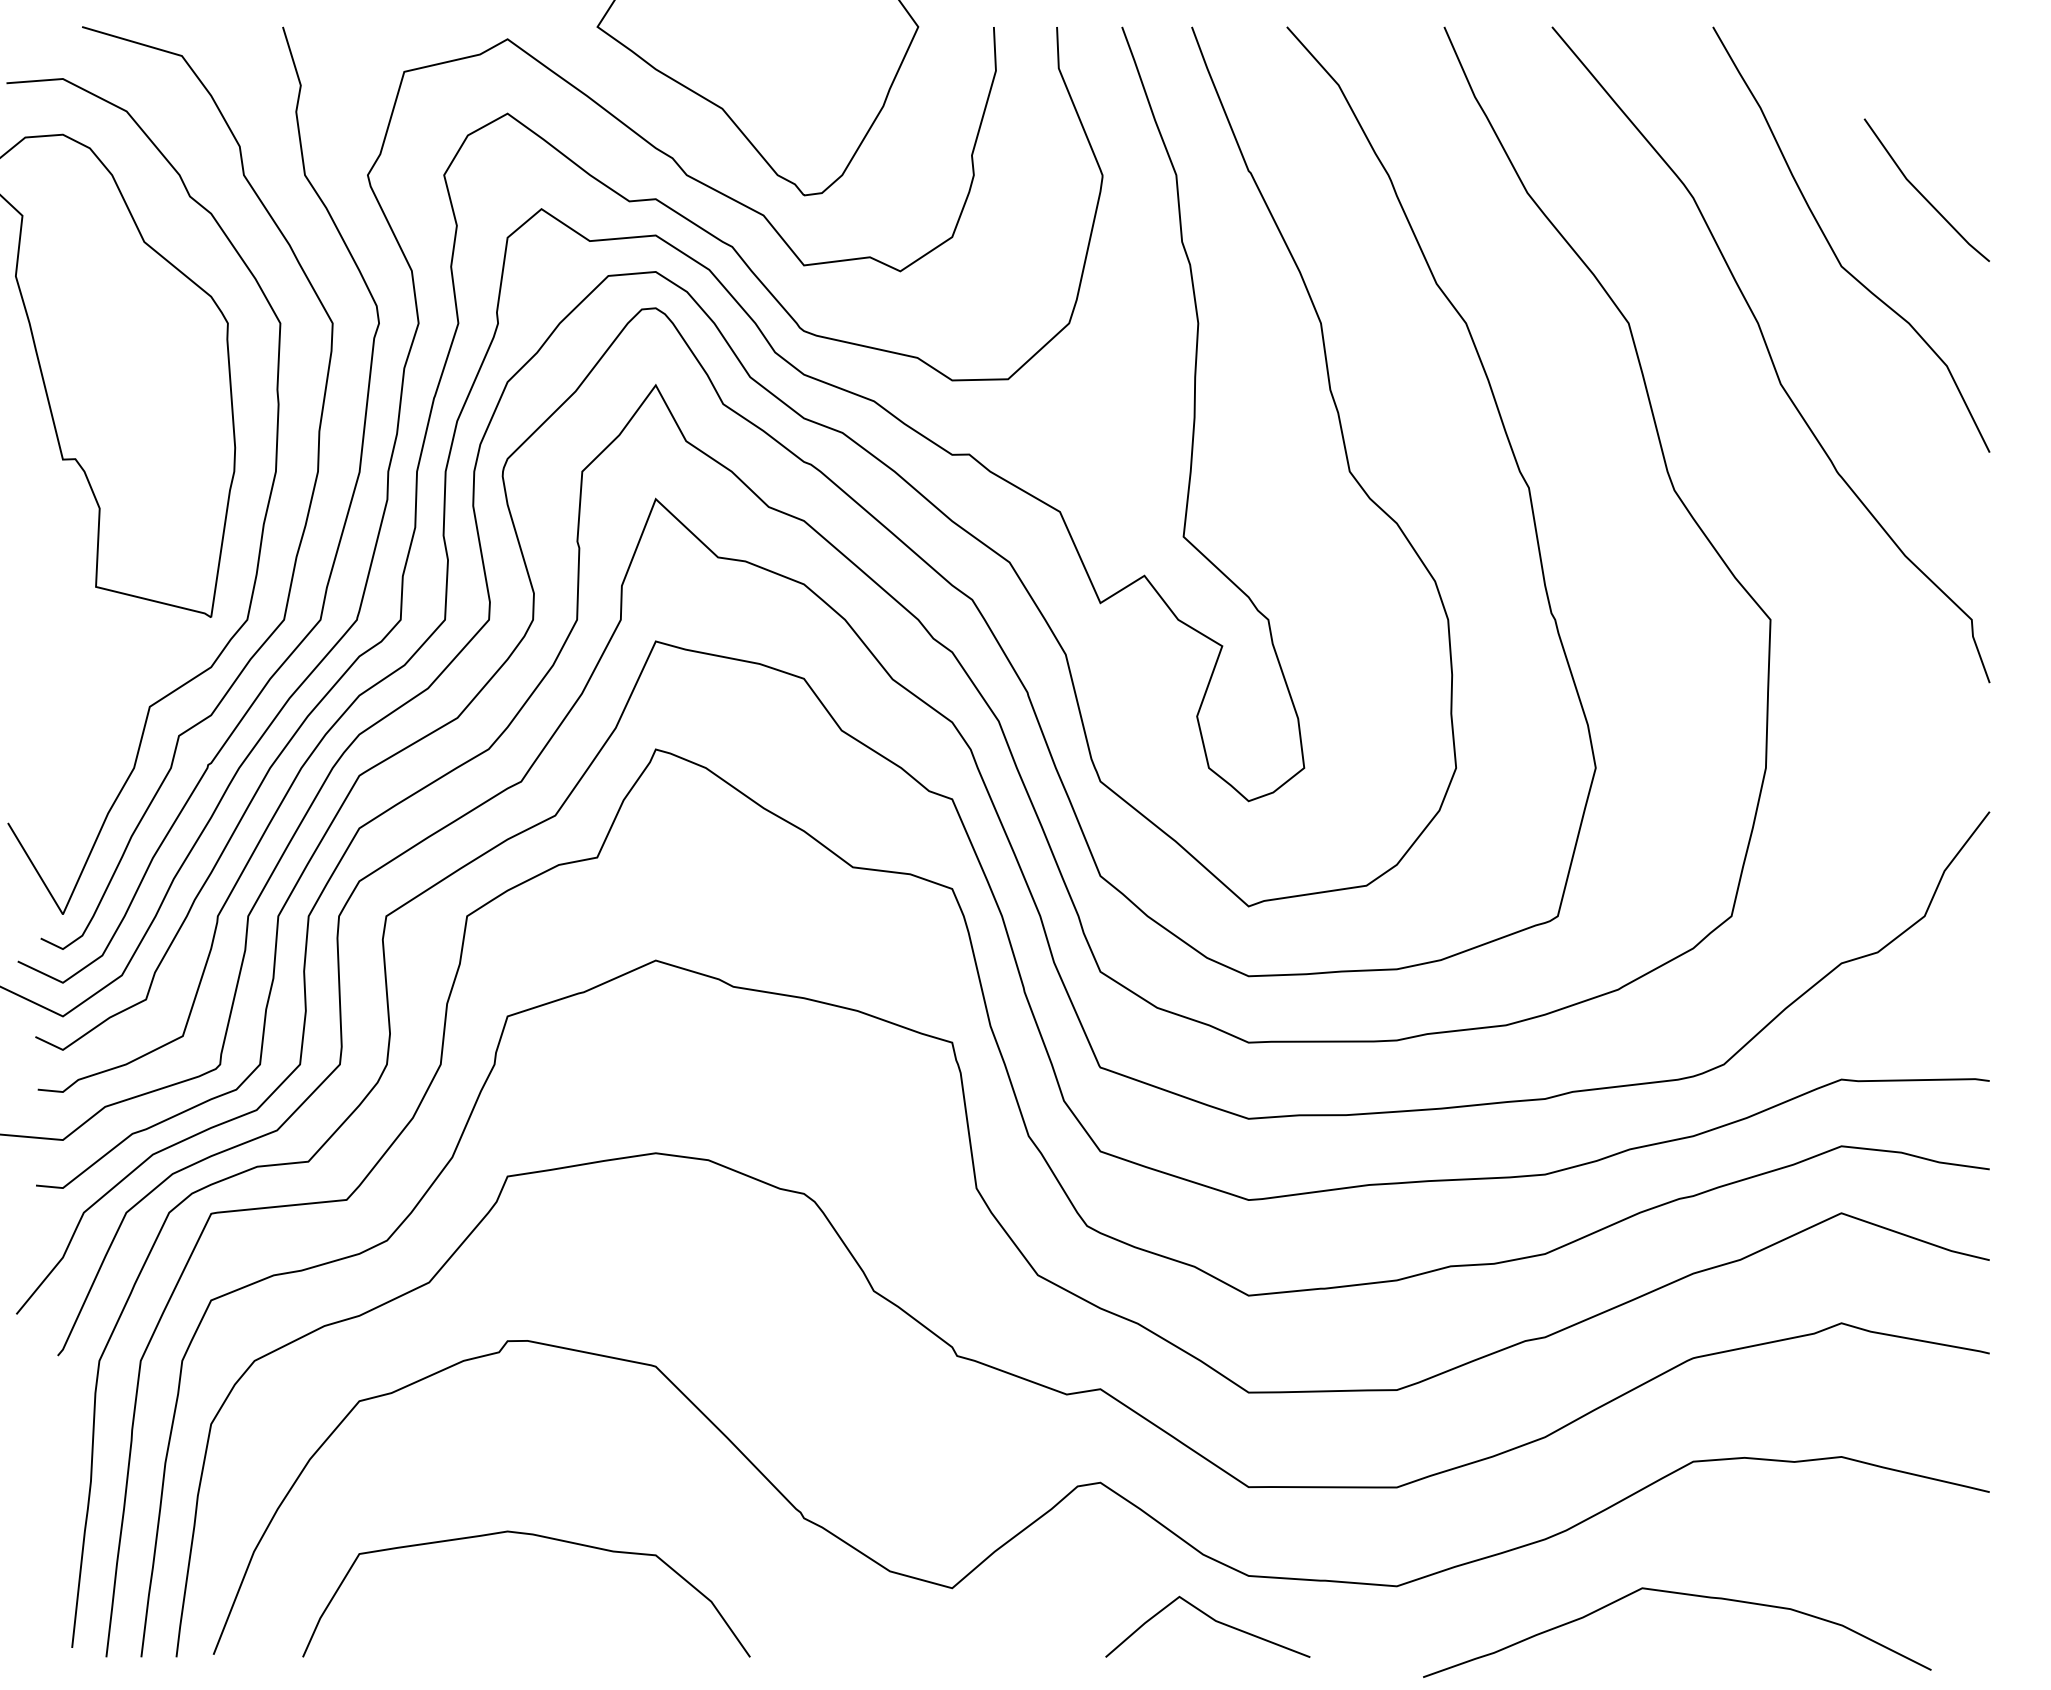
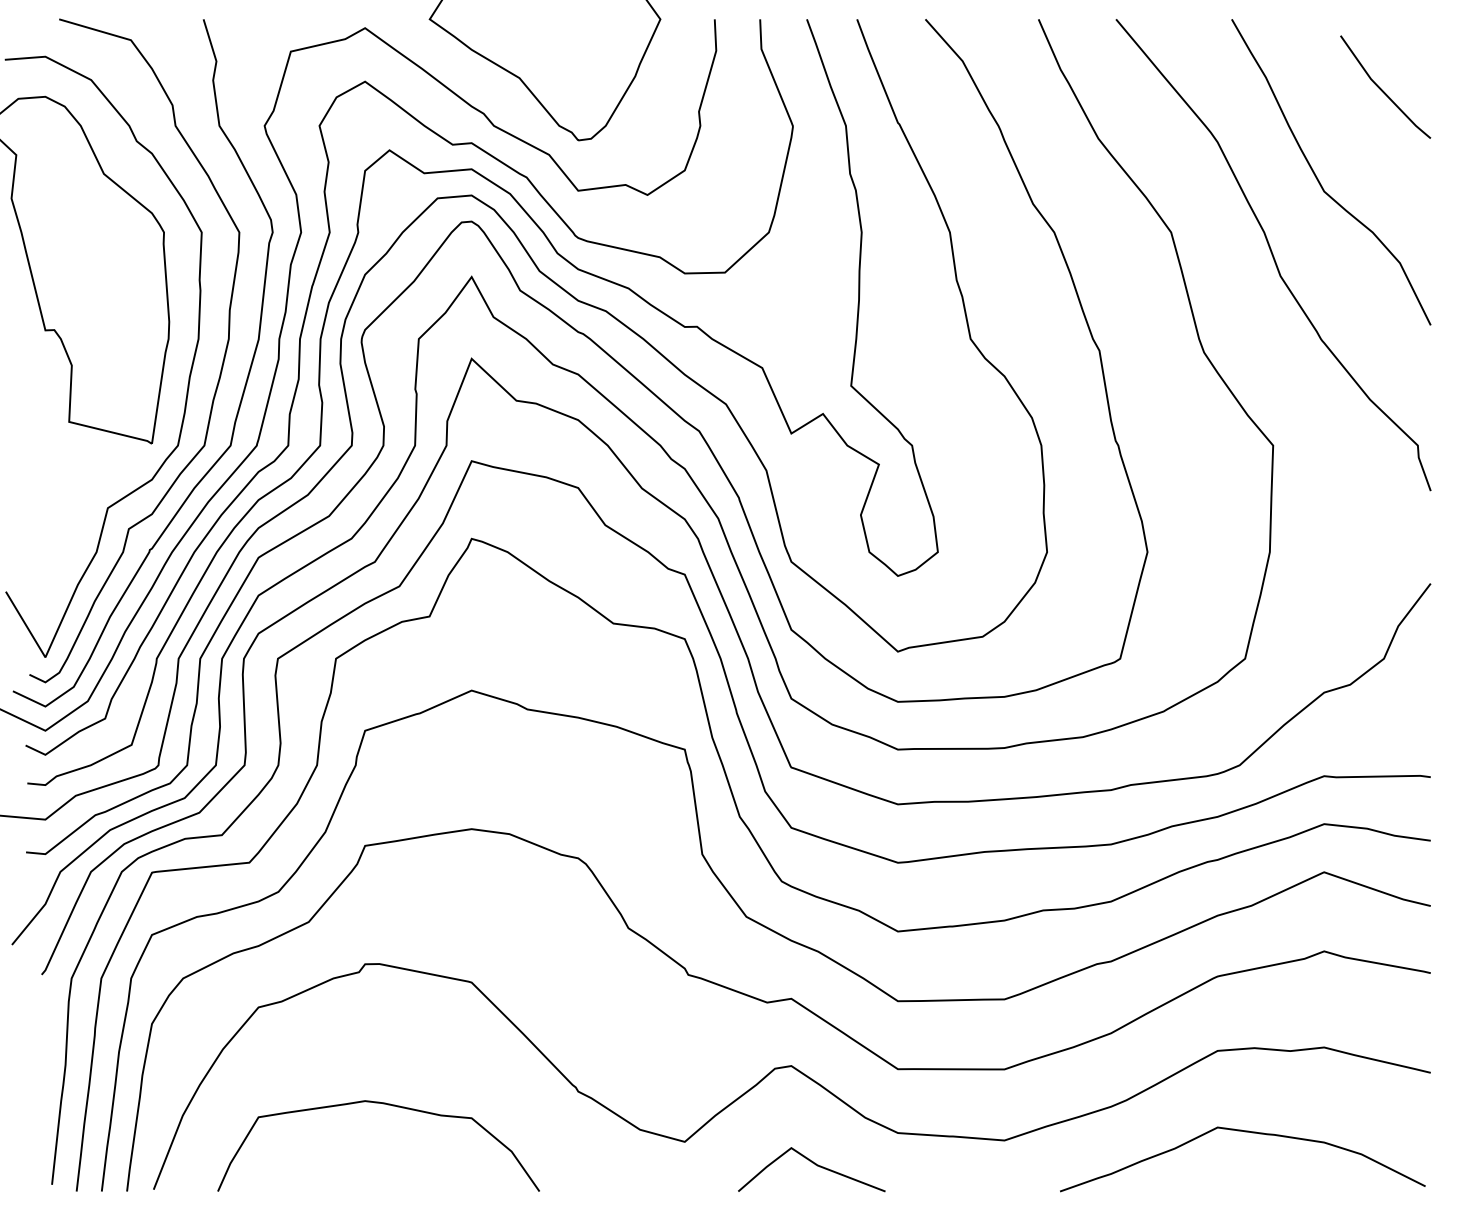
line: (1921, 193) -> (1381, 89), moved
curve: (1678, 1594) -> (1243, 1132), moved
line: (1211, 1619) -> (814, 1164), moved

